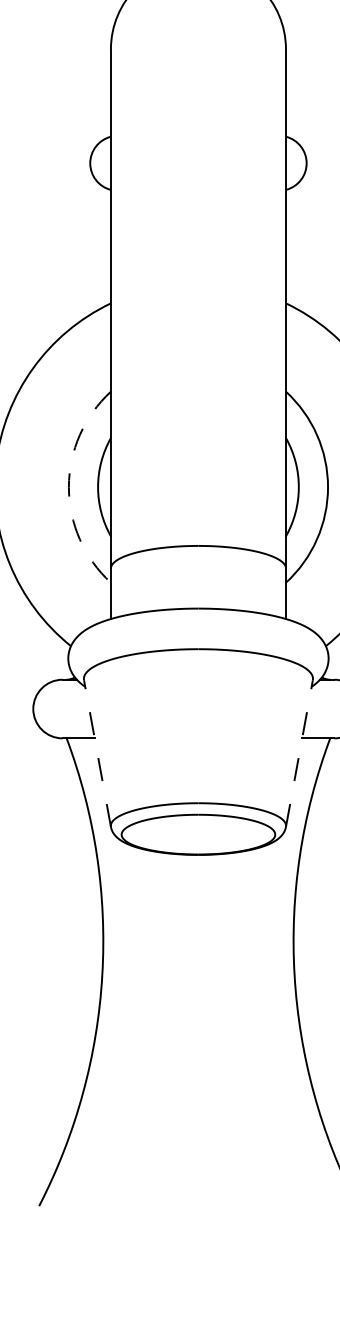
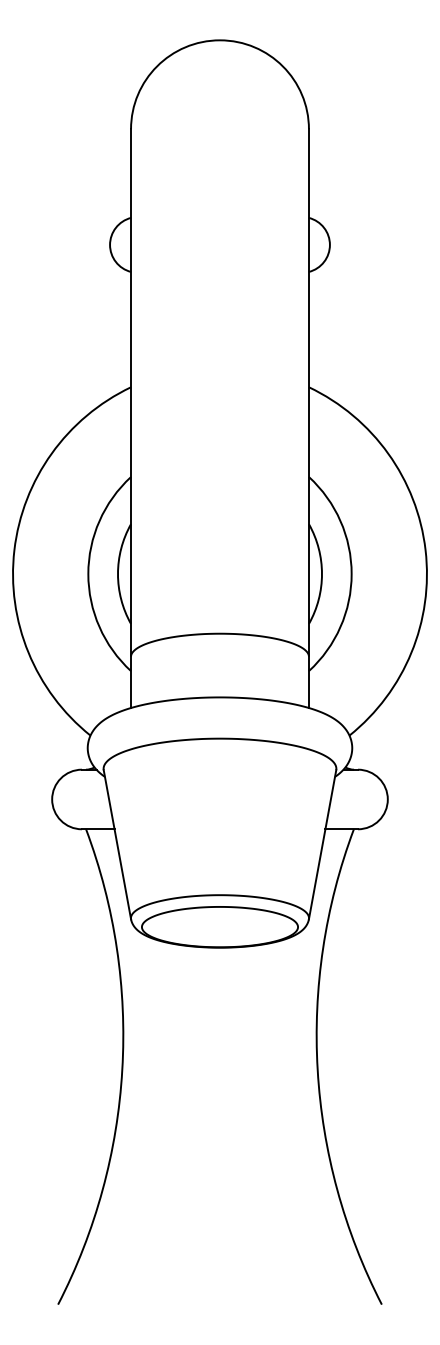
arc: (69, 487) -> (88, 574), dashed -> solid
line: (97, 753) -> (117, 844), dashed -> solid
line: (299, 753) -> (322, 844), dashed -> solid

